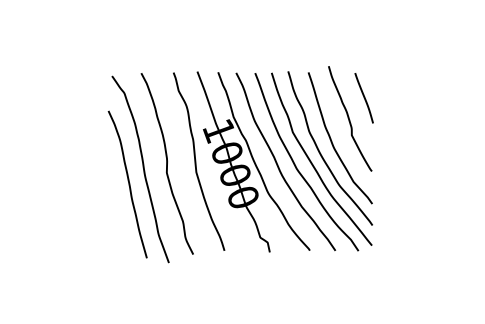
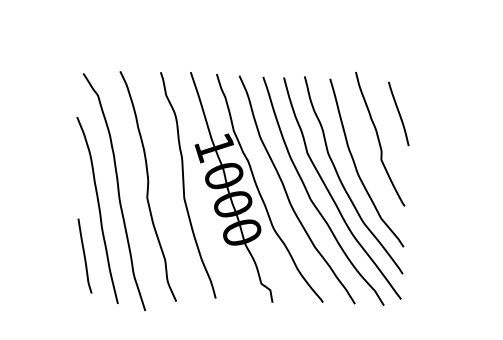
line: (119, 220) -> (85, 255), added

